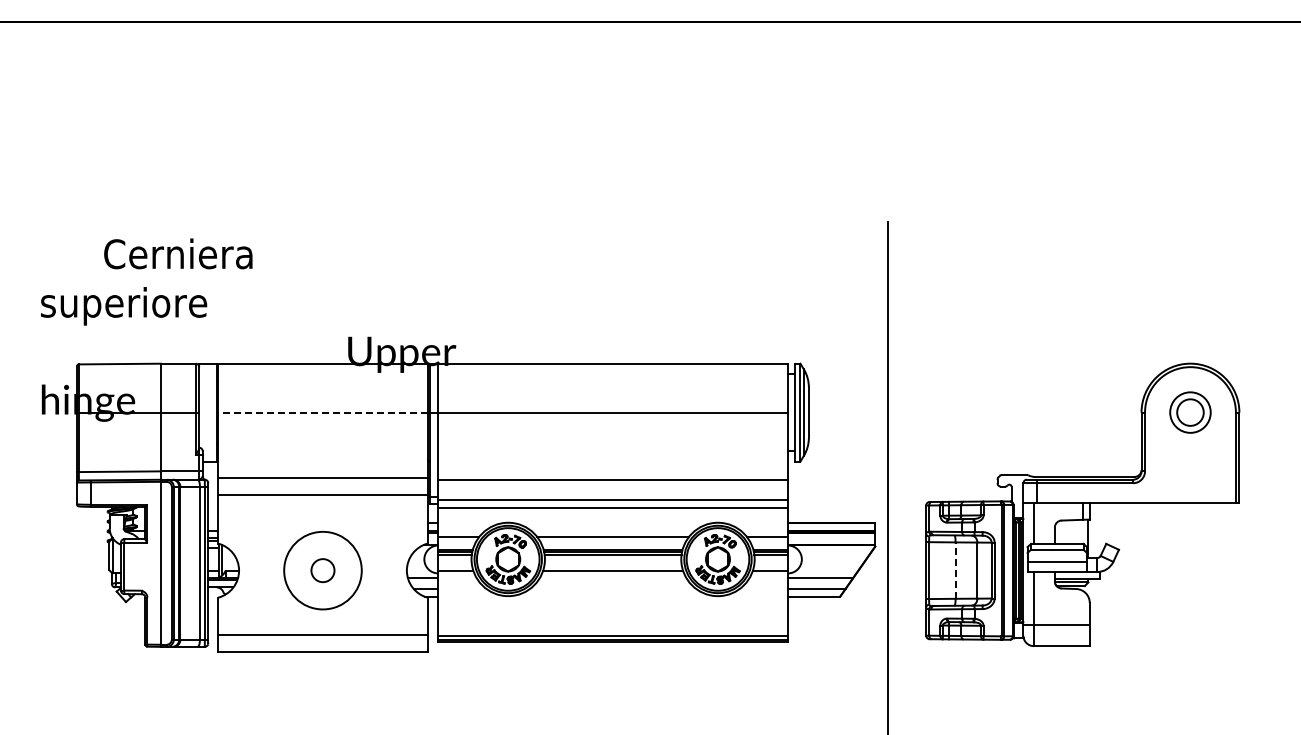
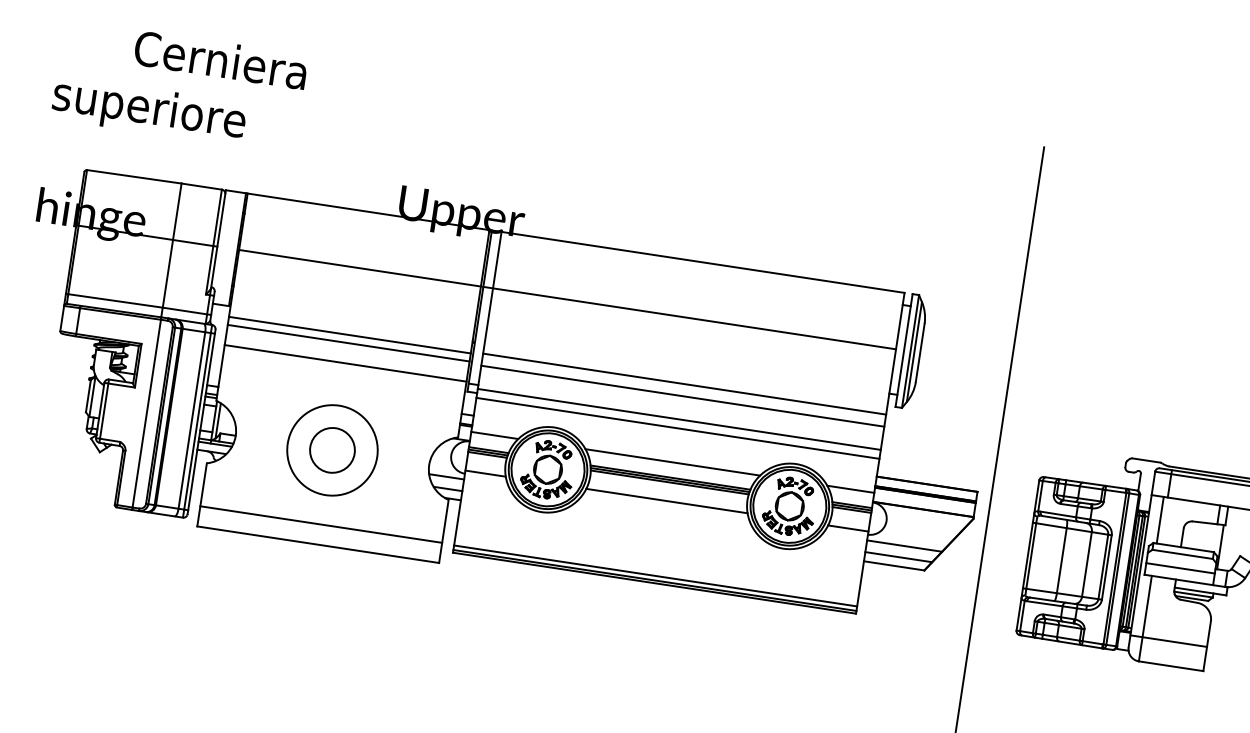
line: (322, 412) -> (359, 267), dashed -> solid
line: (612, 469) -> (683, 384), added
line: (322, 470) -> (349, 334), added
circle: (322, 570) -> (331, 450), size x1.67
line: (955, 570) -> (1061, 560), dashed -> solid

